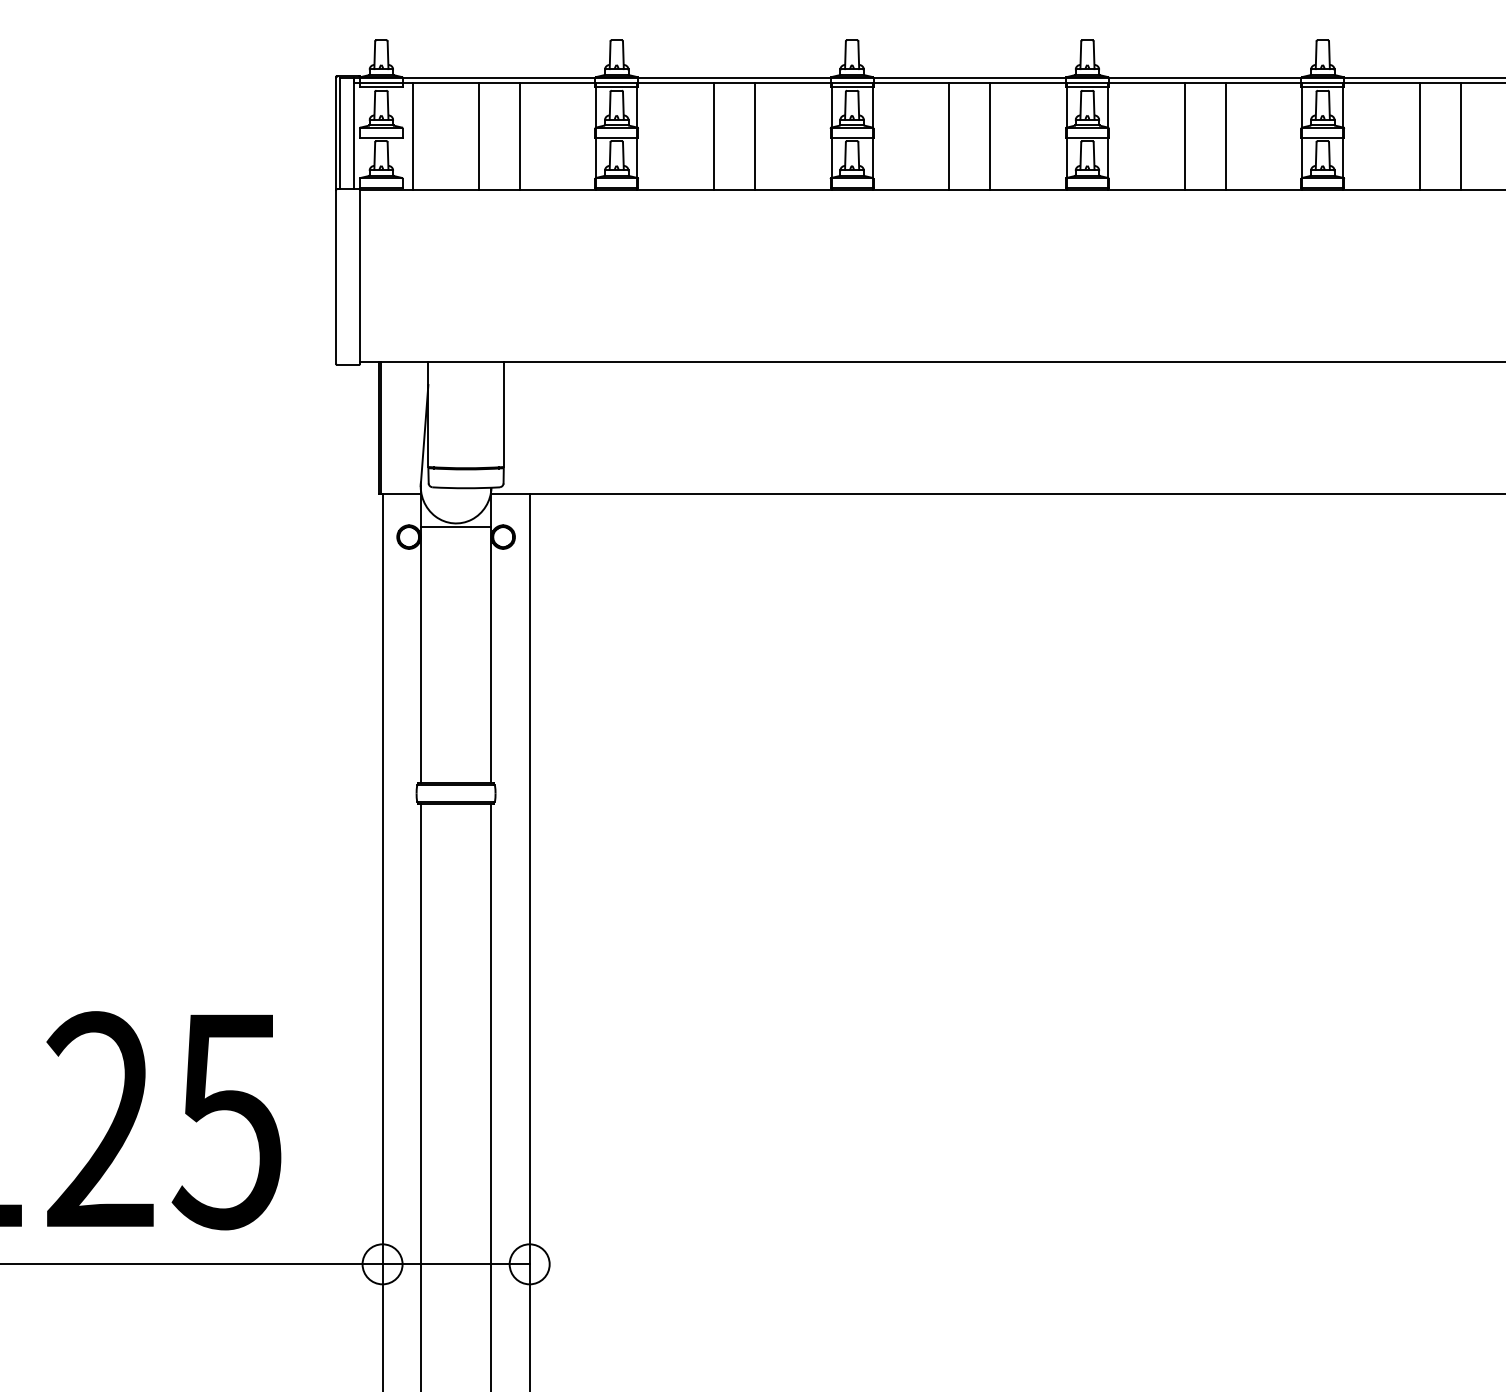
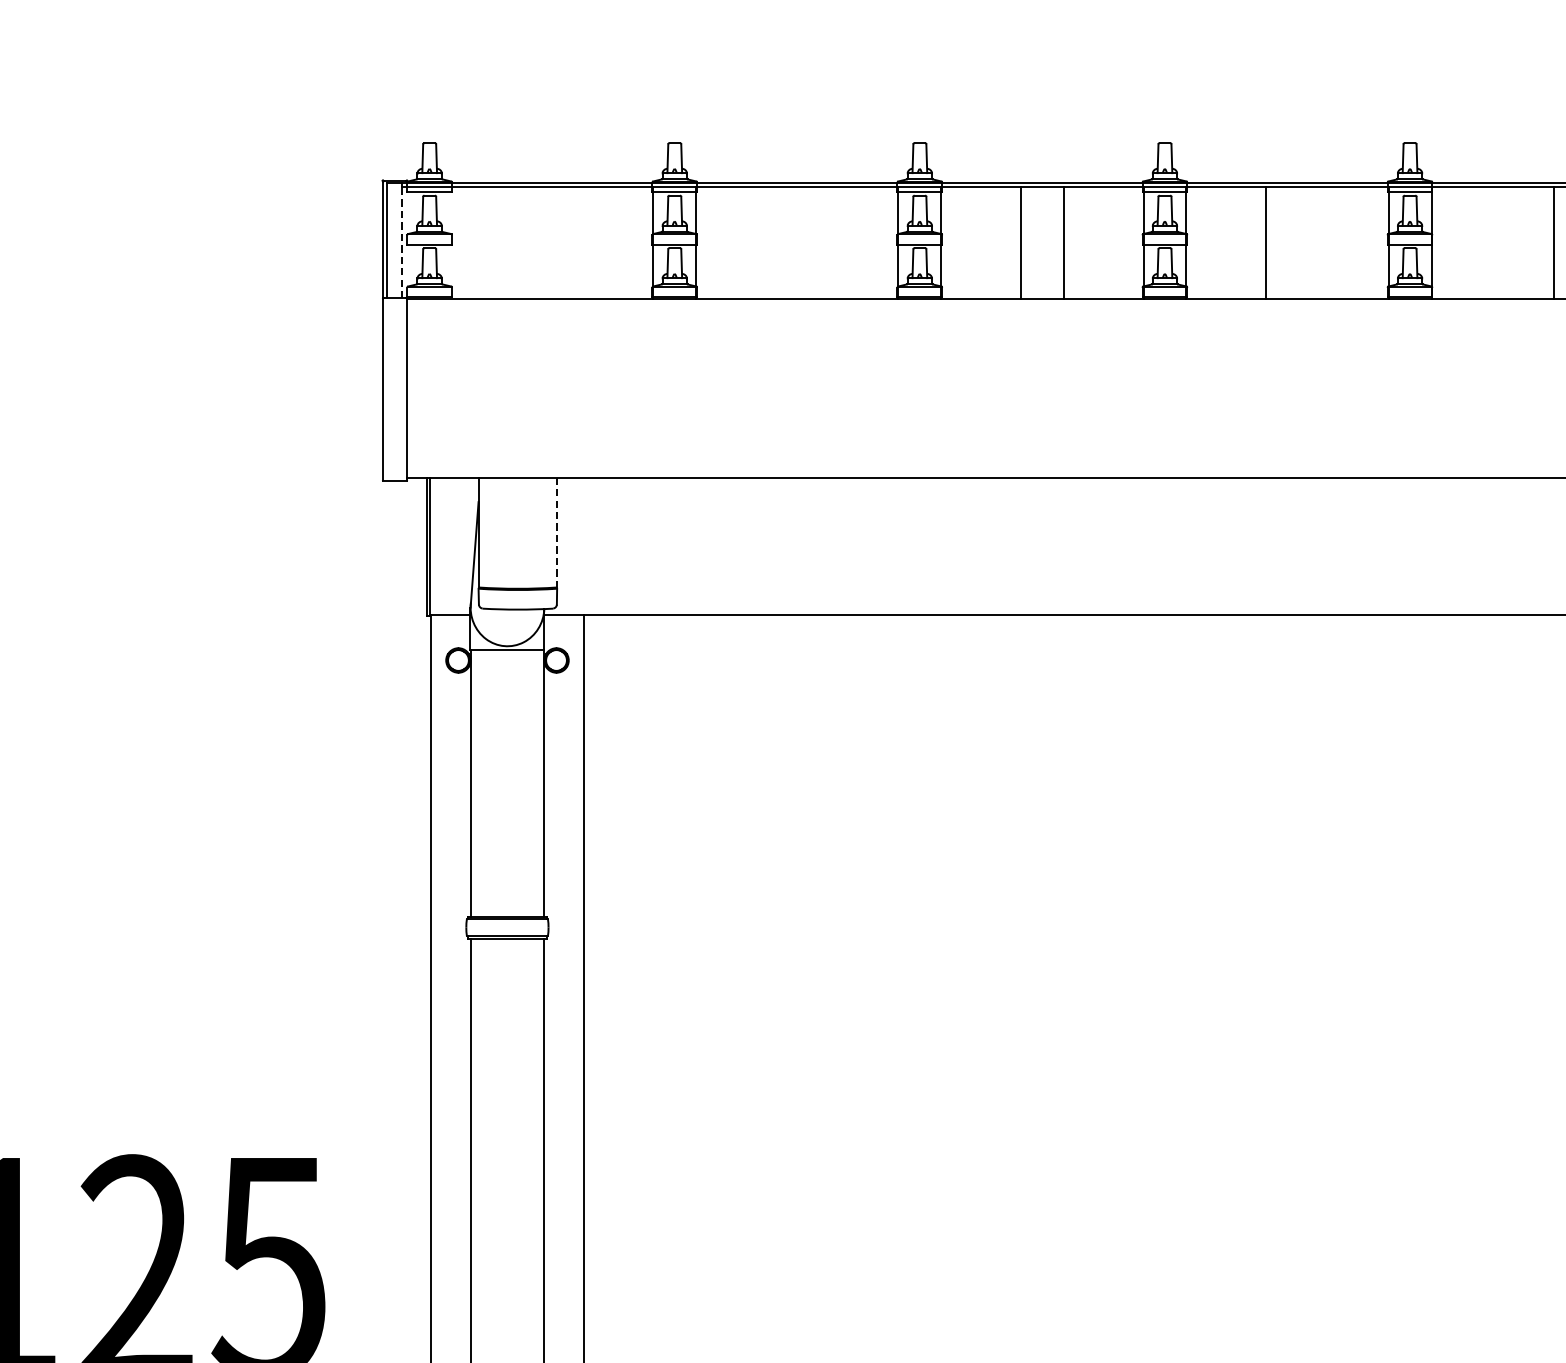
line: (354, 133) -> (401, 240), solid -> dashed
line: (412, 136) -> (462, 243), removed
line: (478, 136) -> (530, 243), removed
line: (519, 136) -> (573, 243), removed
line: (713, 136) -> (775, 243), removed
line: (755, 136) -> (819, 243), removed
line: (1225, 136) -> (1308, 243), removed
line: (1419, 136) -> (1510, 243), removed
line: (503, 414) -> (556, 532), solid -> dashed

